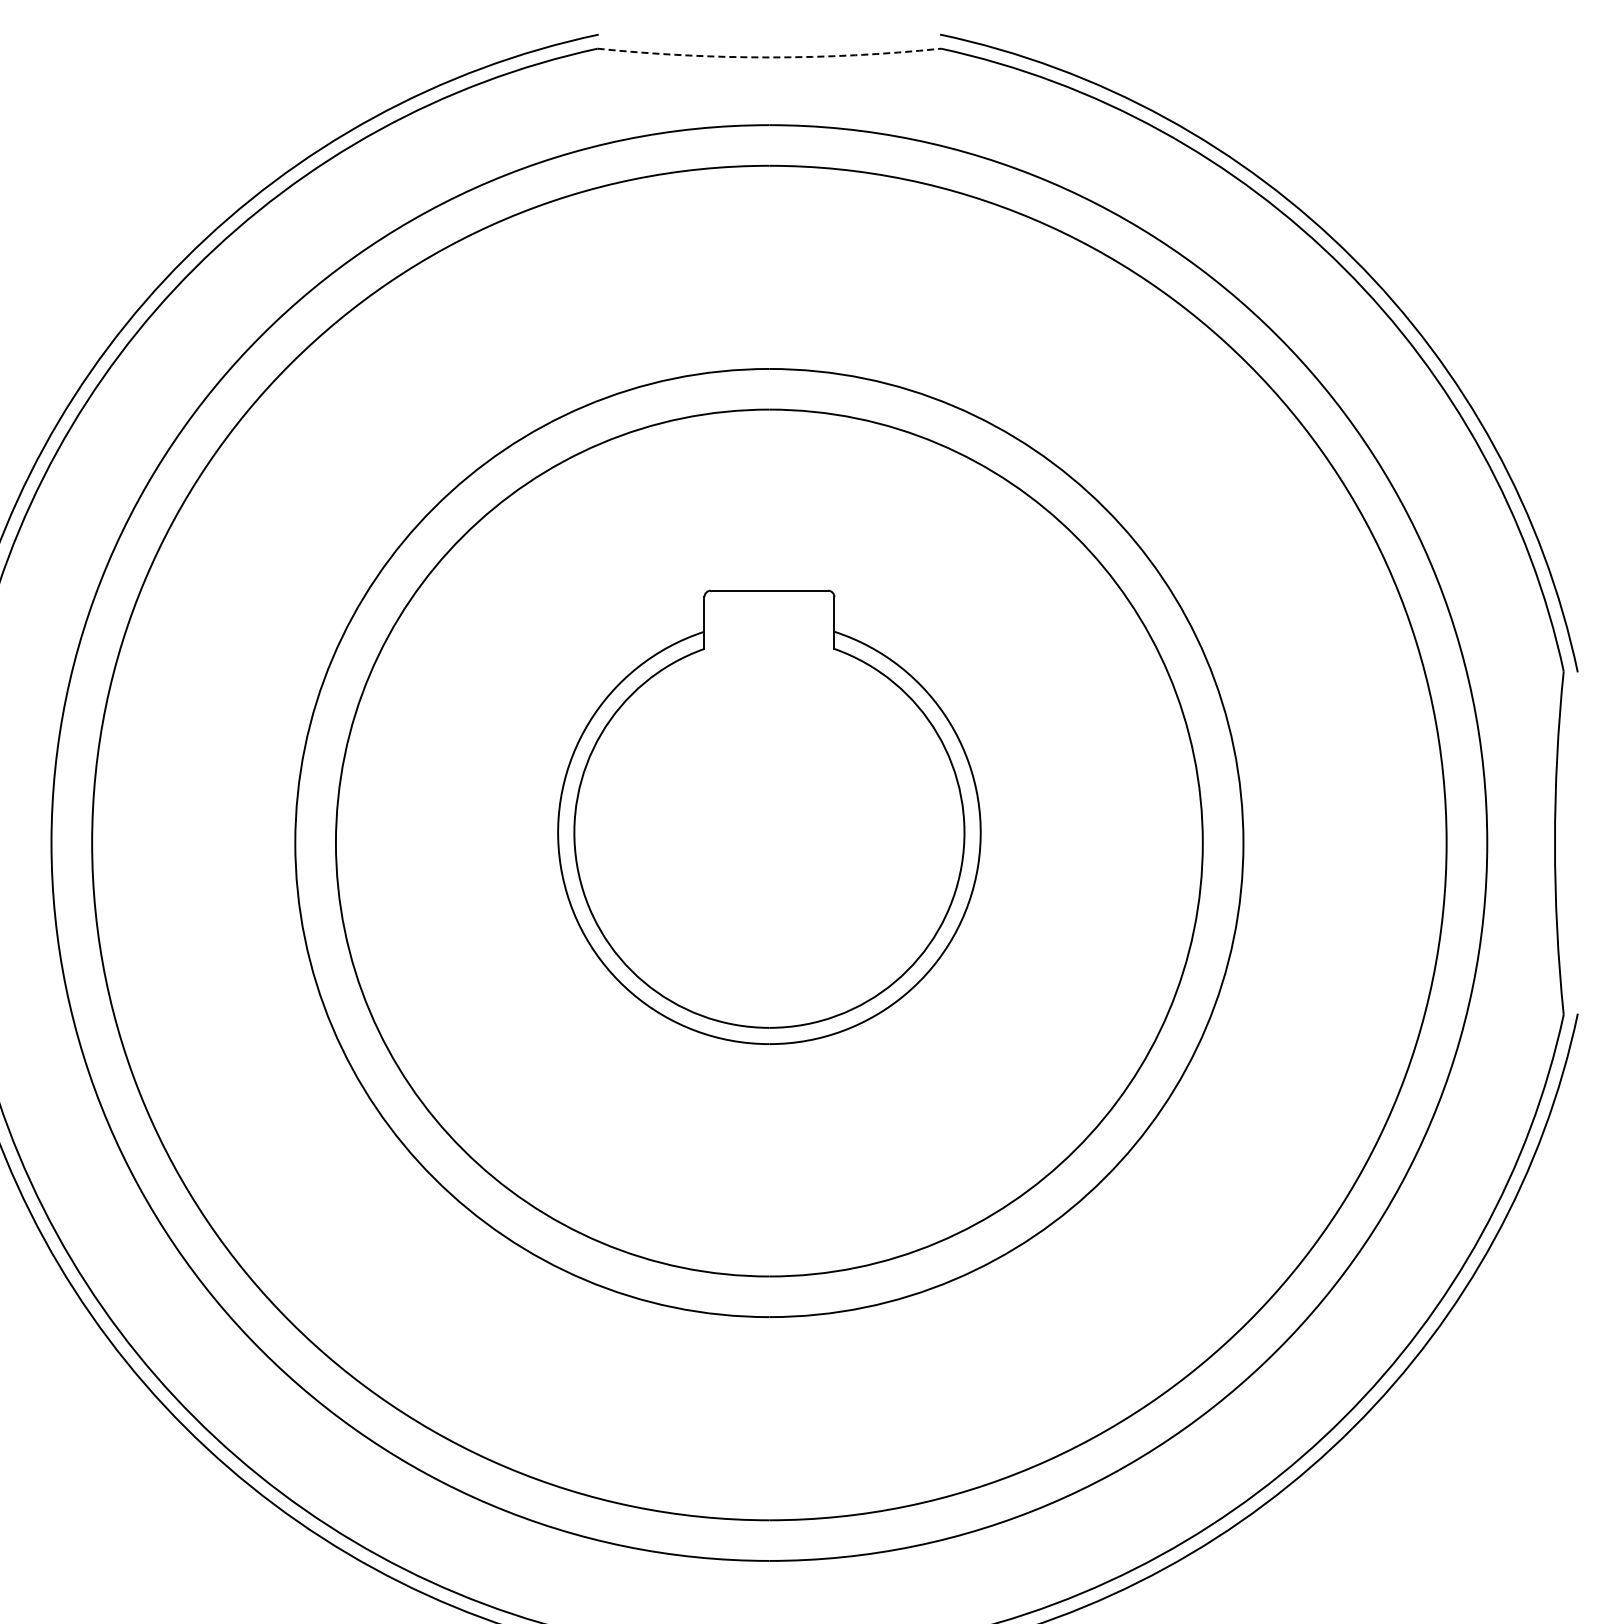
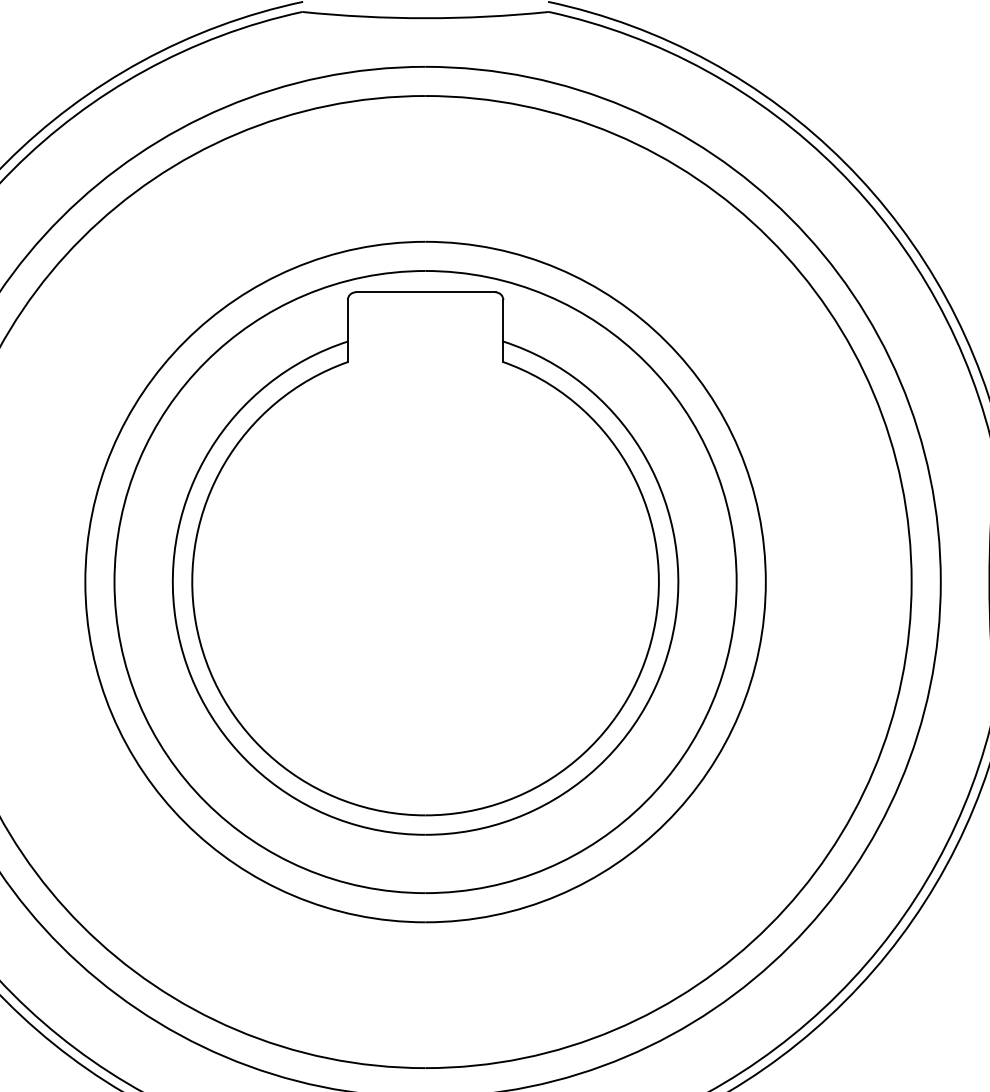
arc: (769, 57) -> (425, 18), dashed -> solid
part: (769, 817) -> (425, 563), size x1.67

